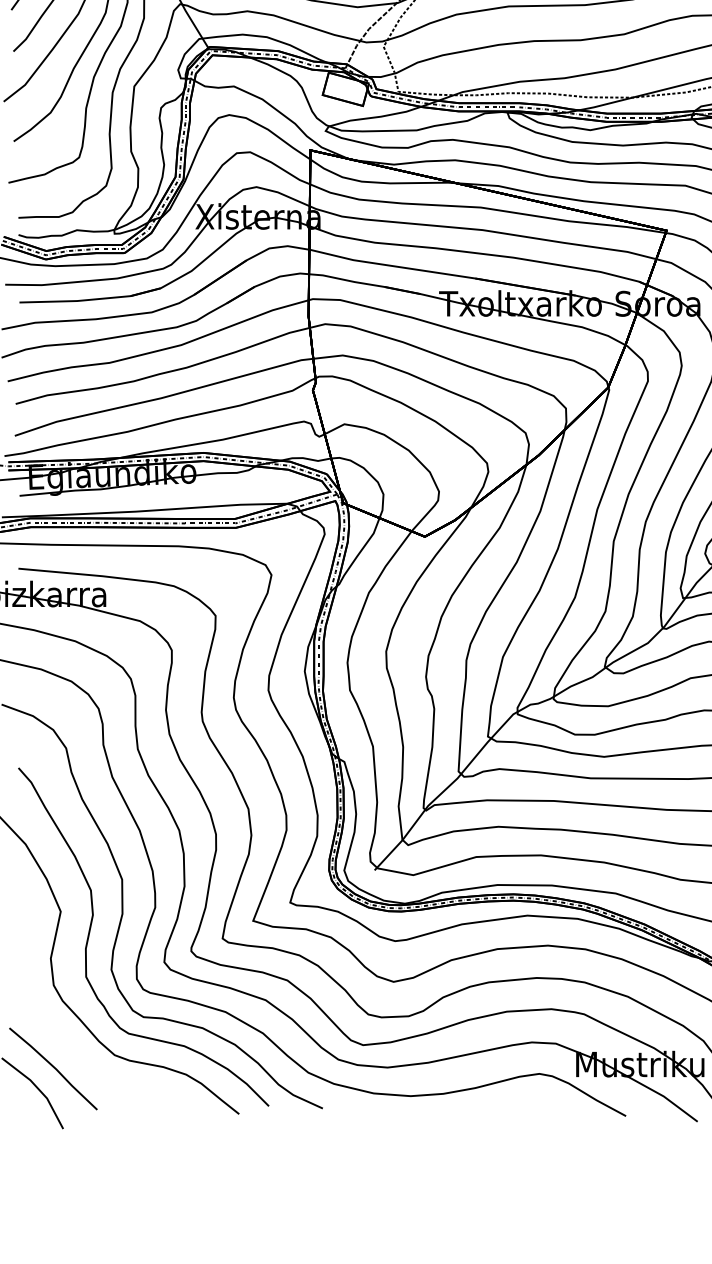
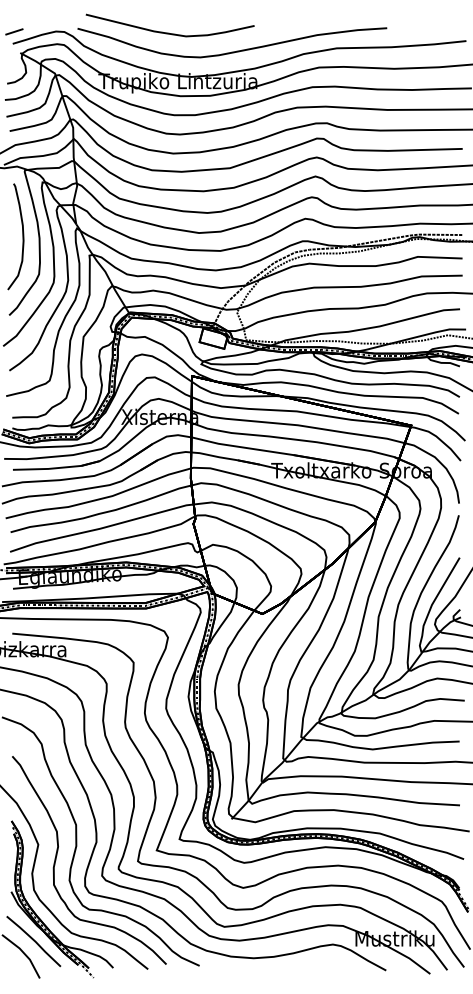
part: (65, 1033) -> (41, 919), added

